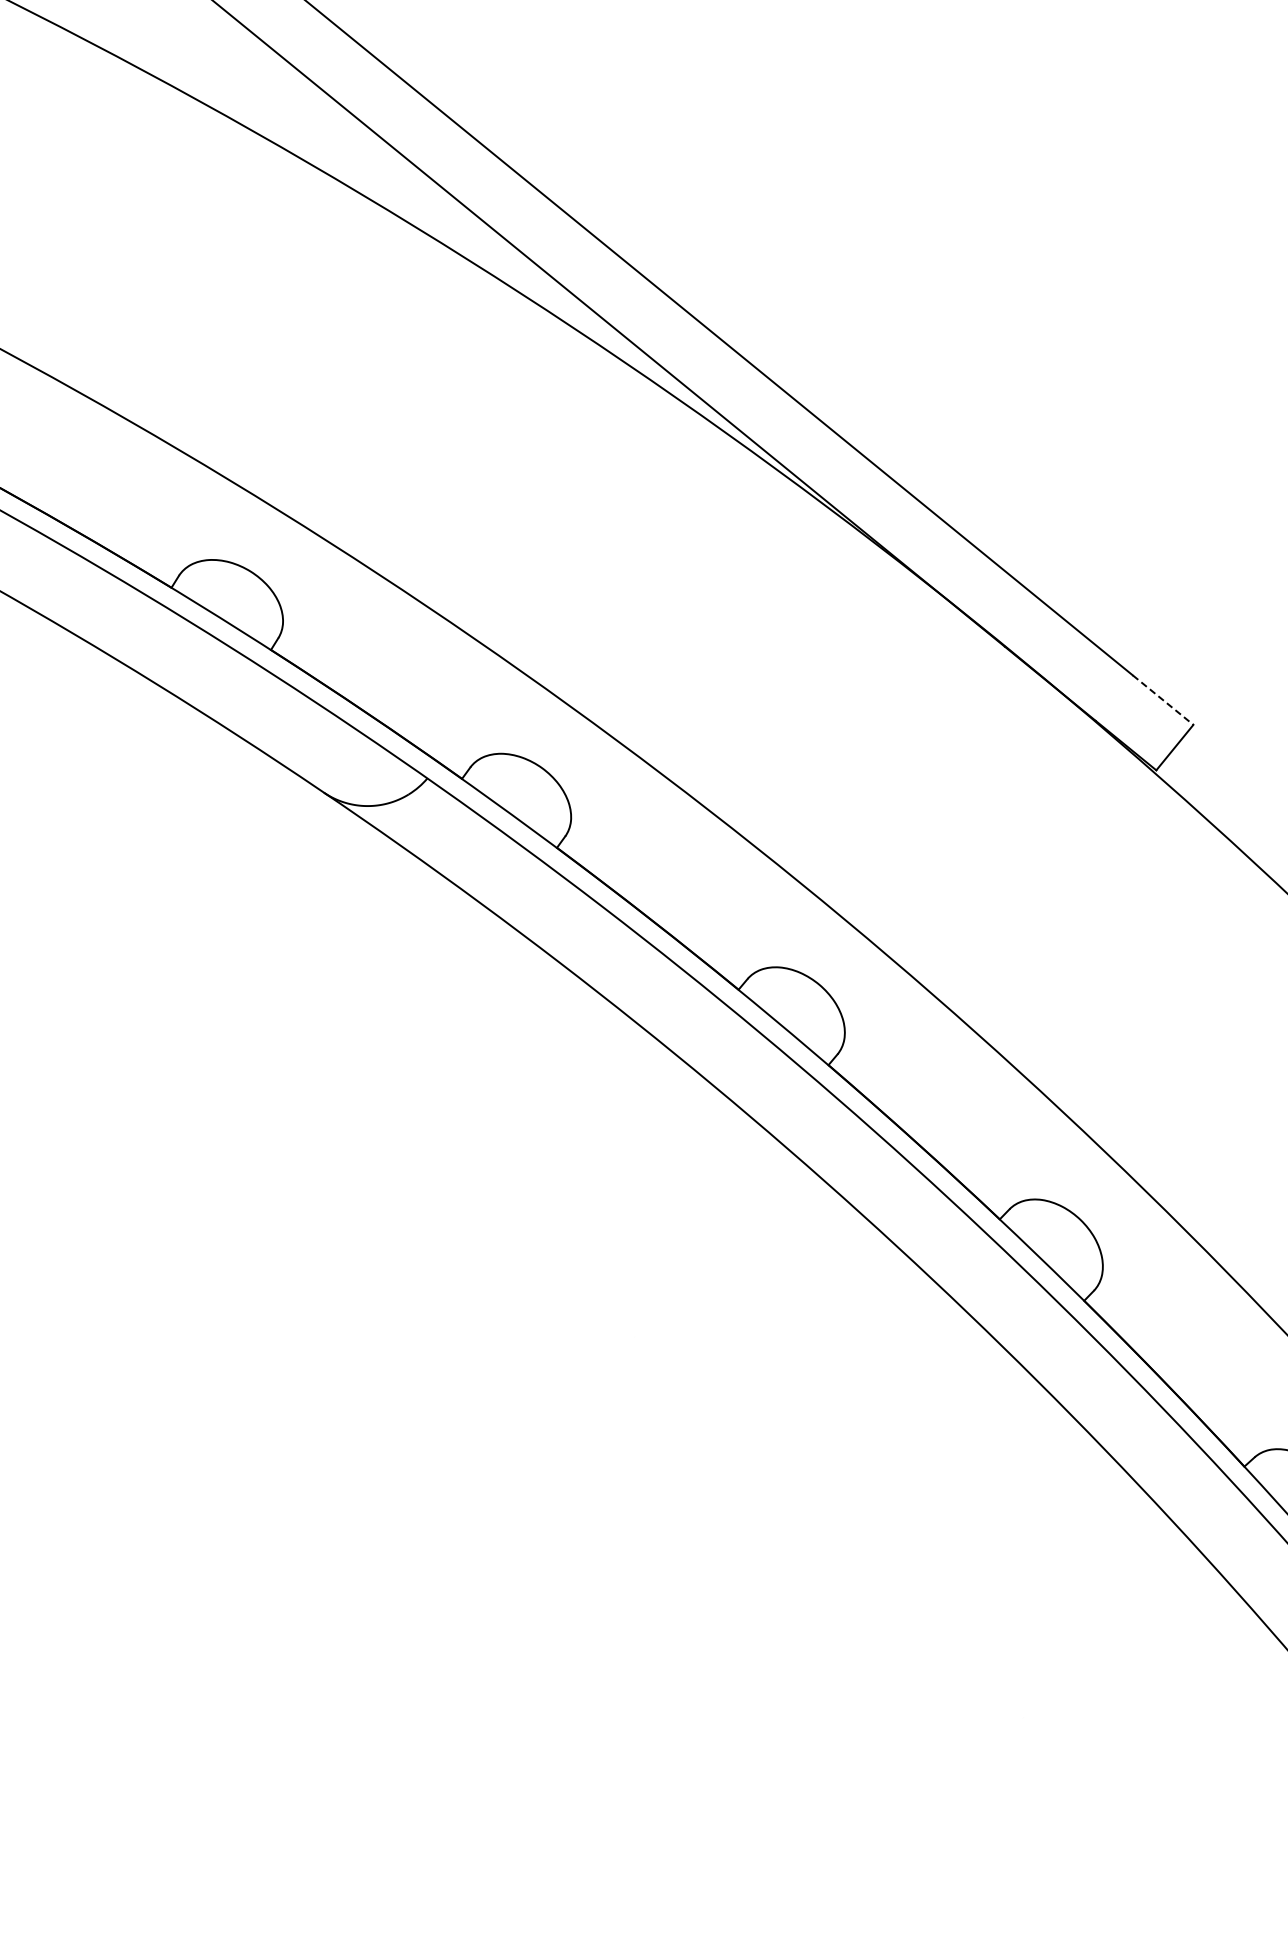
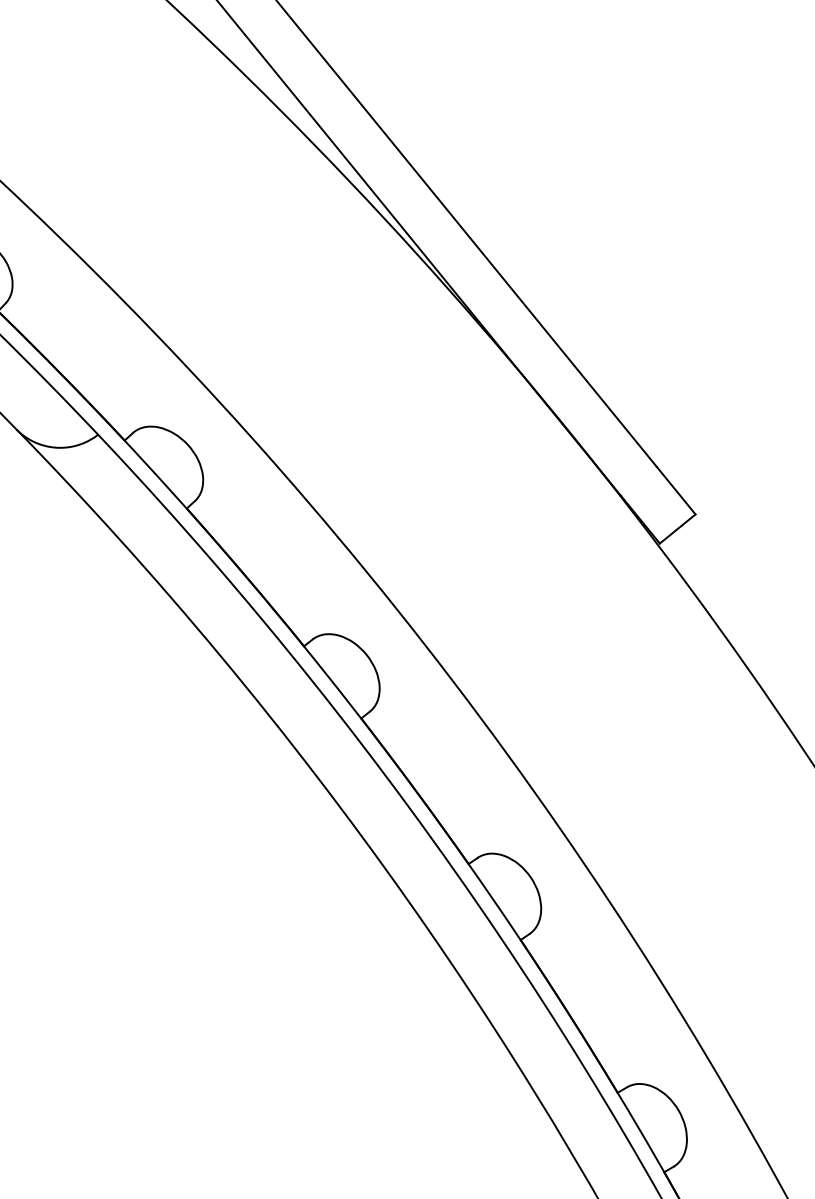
line: (1163, 700) -> (676, 490), dashed -> solid

